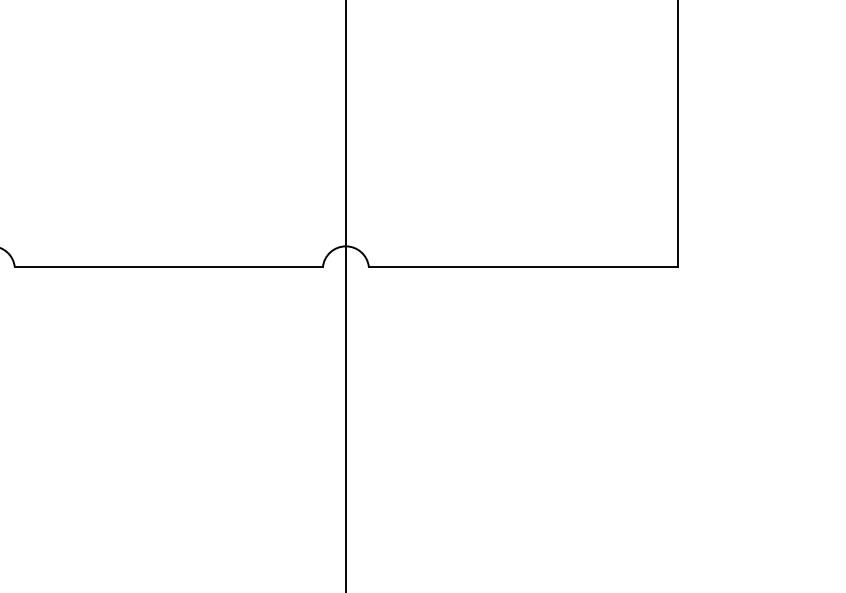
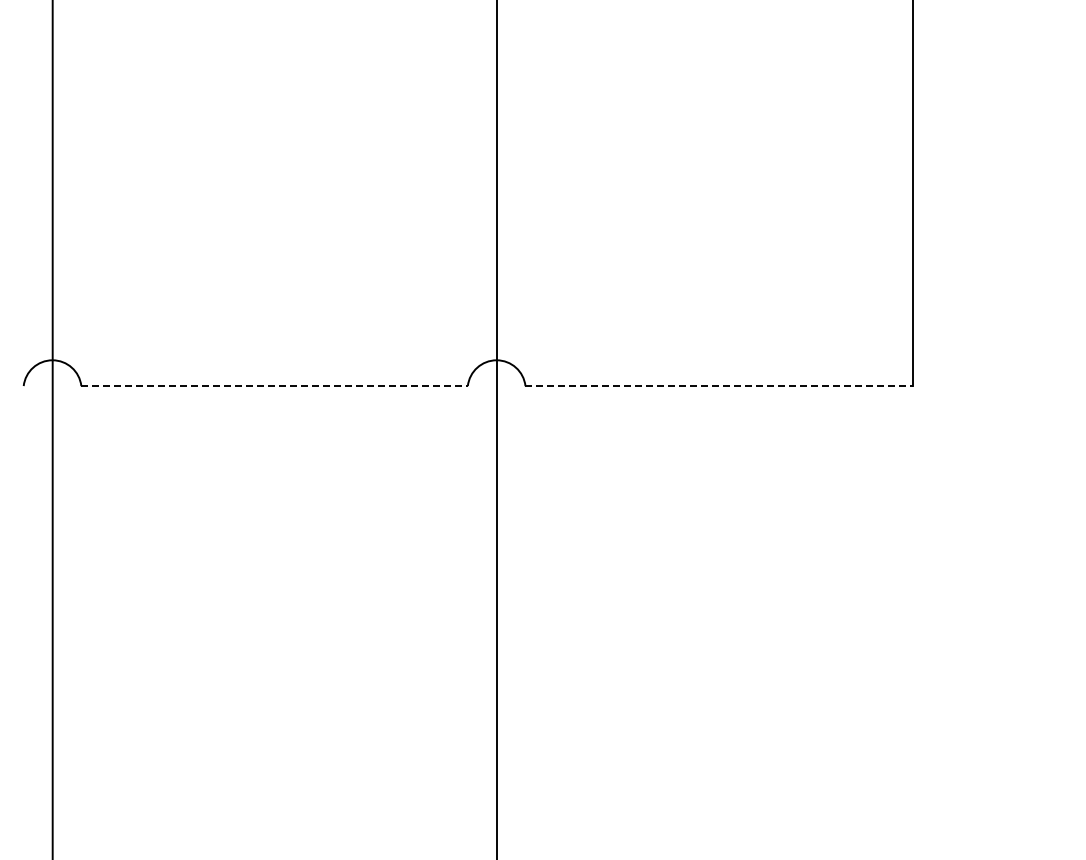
line: (169, 267) -> (275, 386), solid -> dashed
line: (523, 267) -> (719, 386), solid -> dashed

